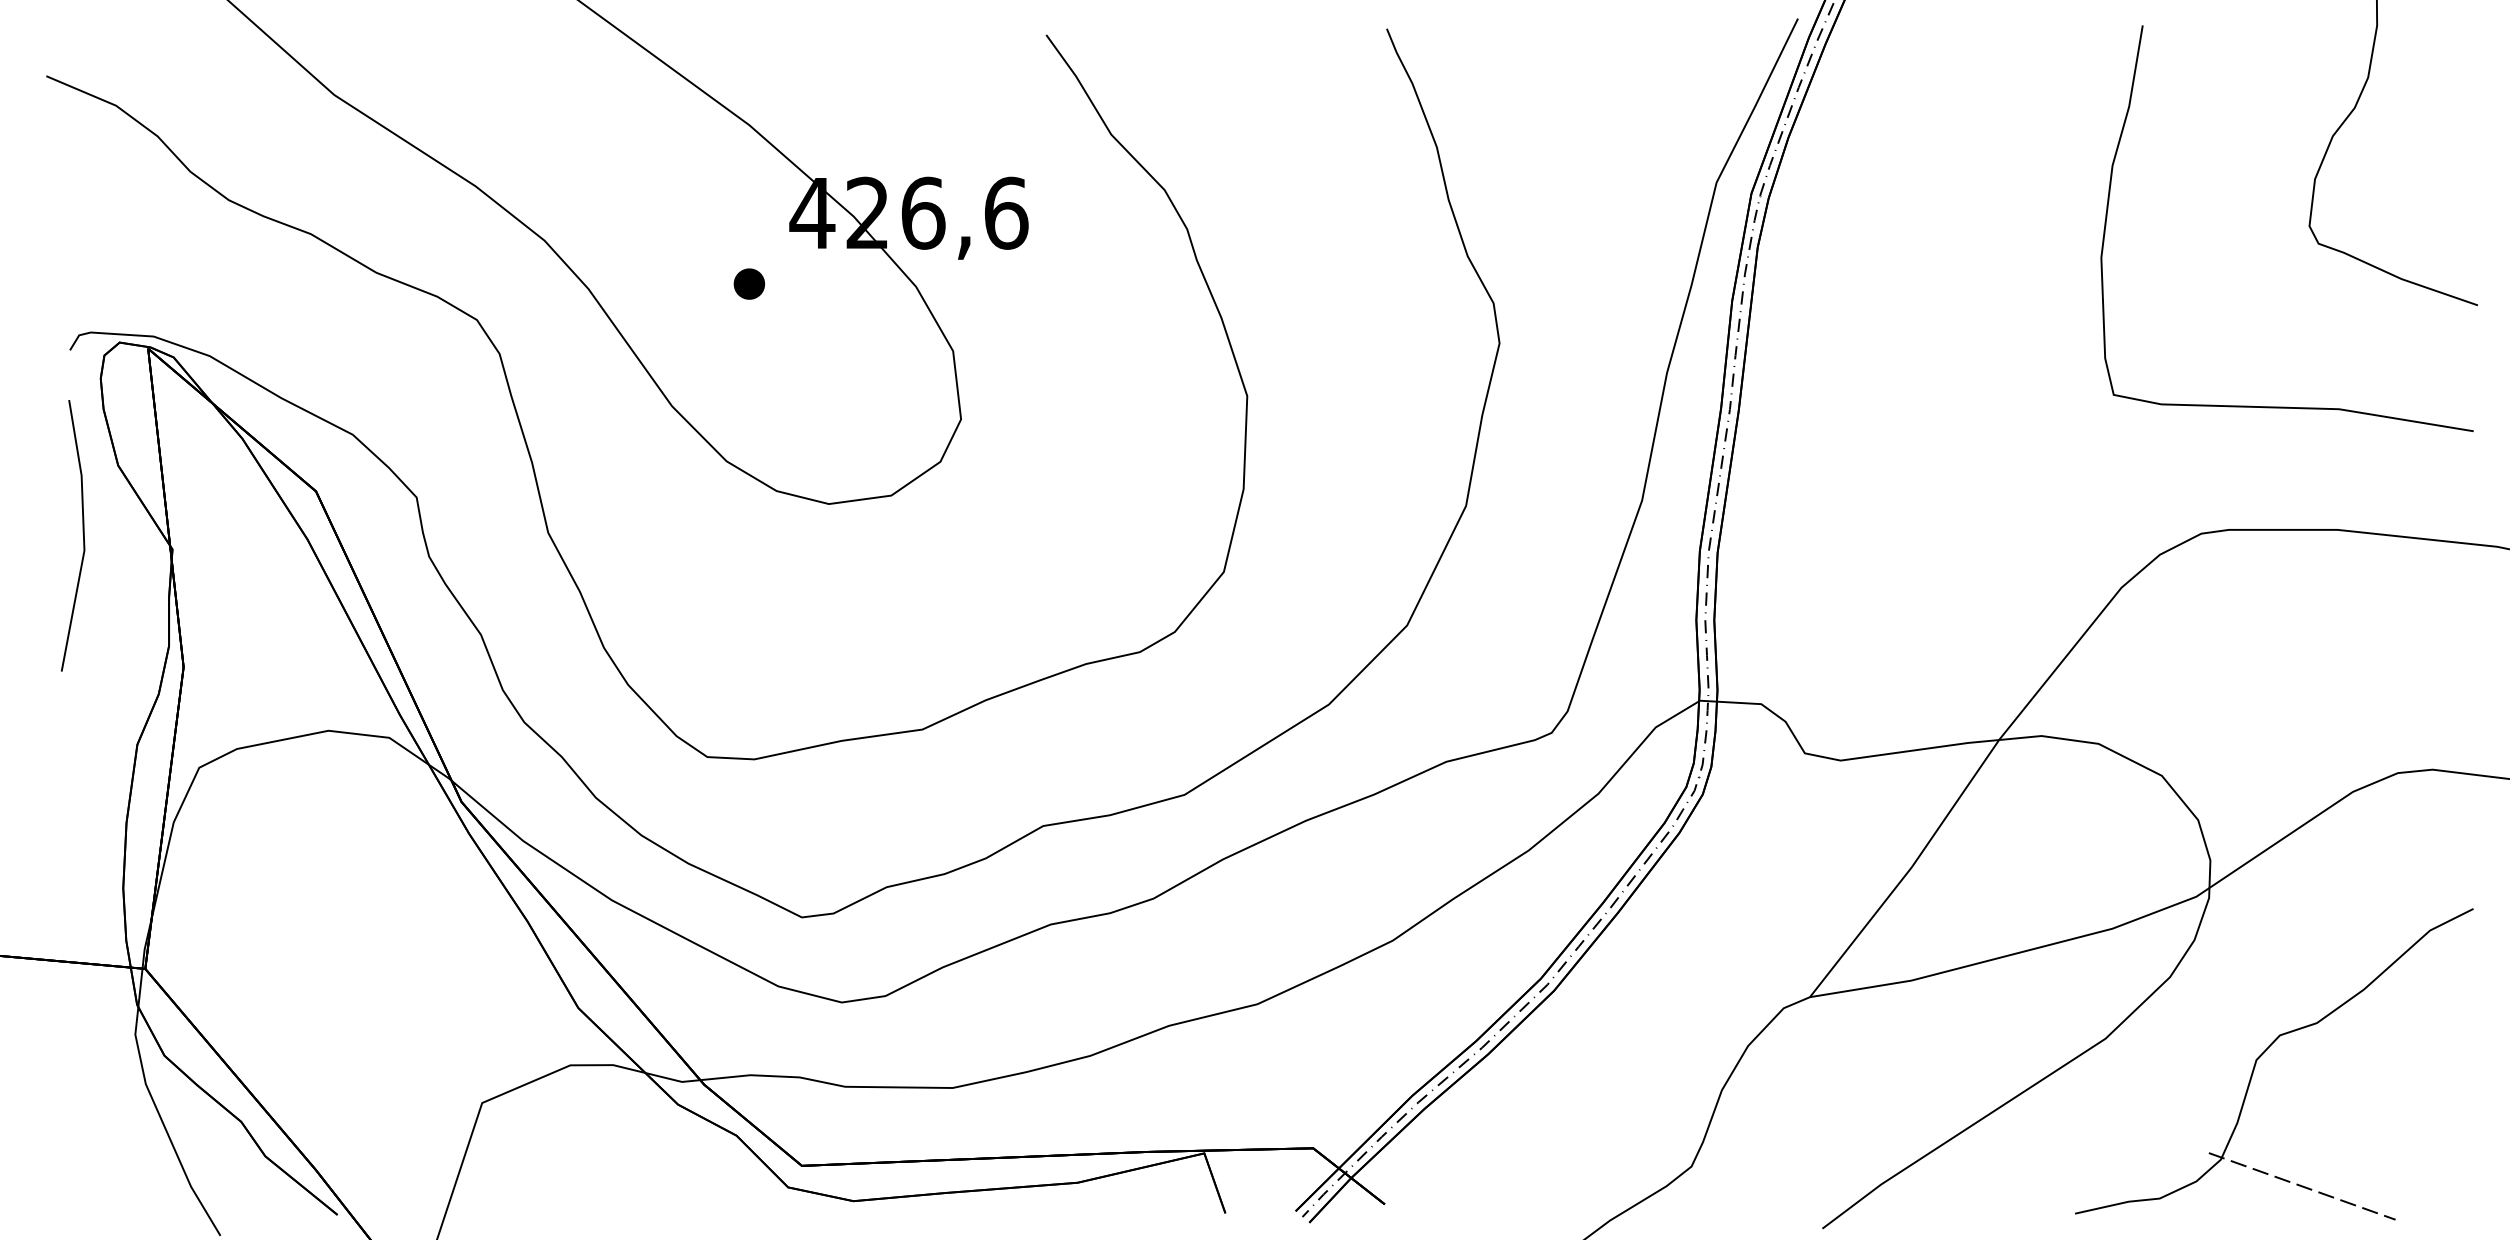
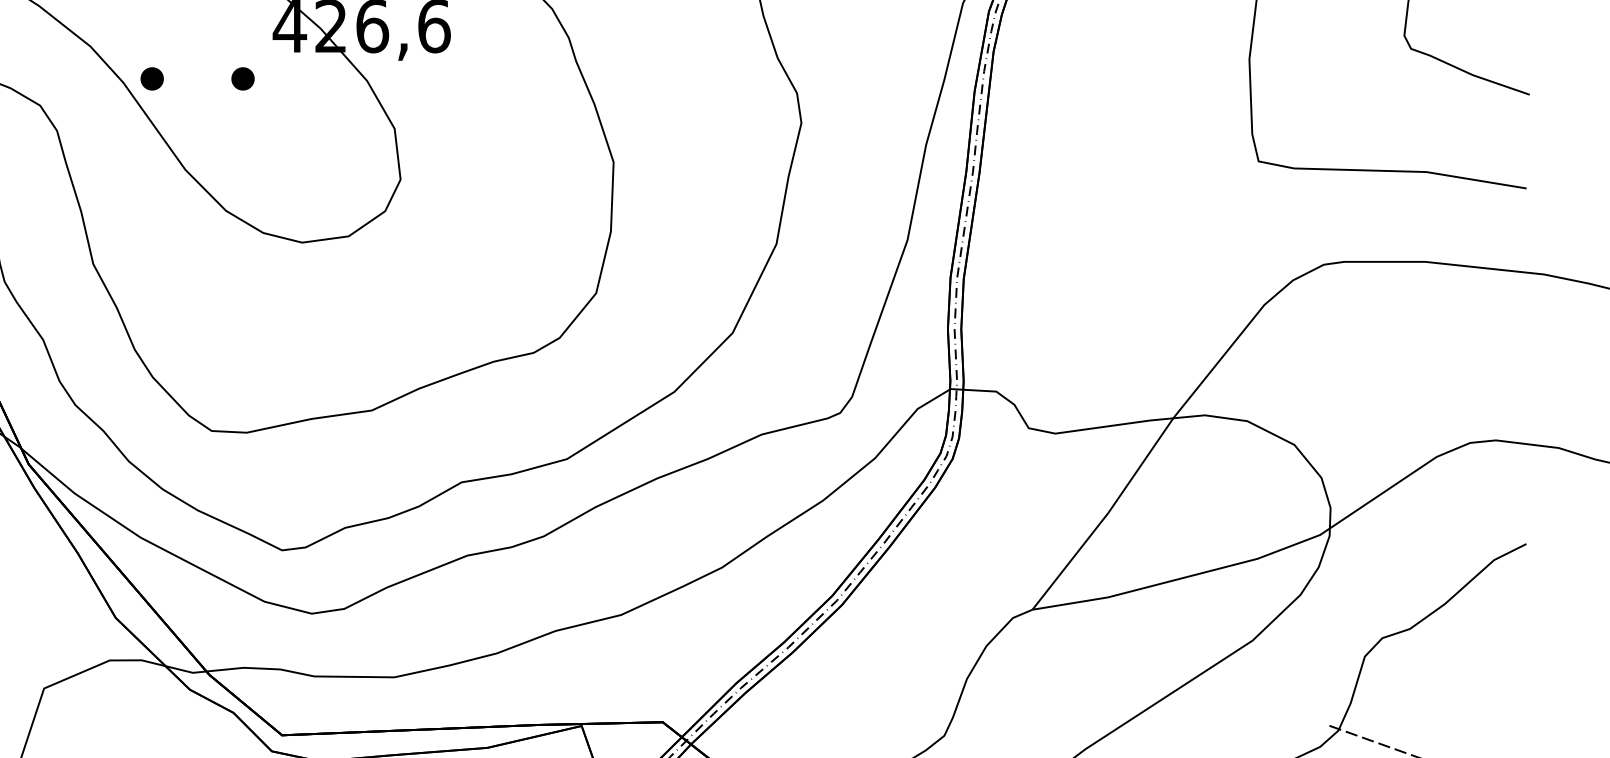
part: (626, 283) -> (151, 78), added

